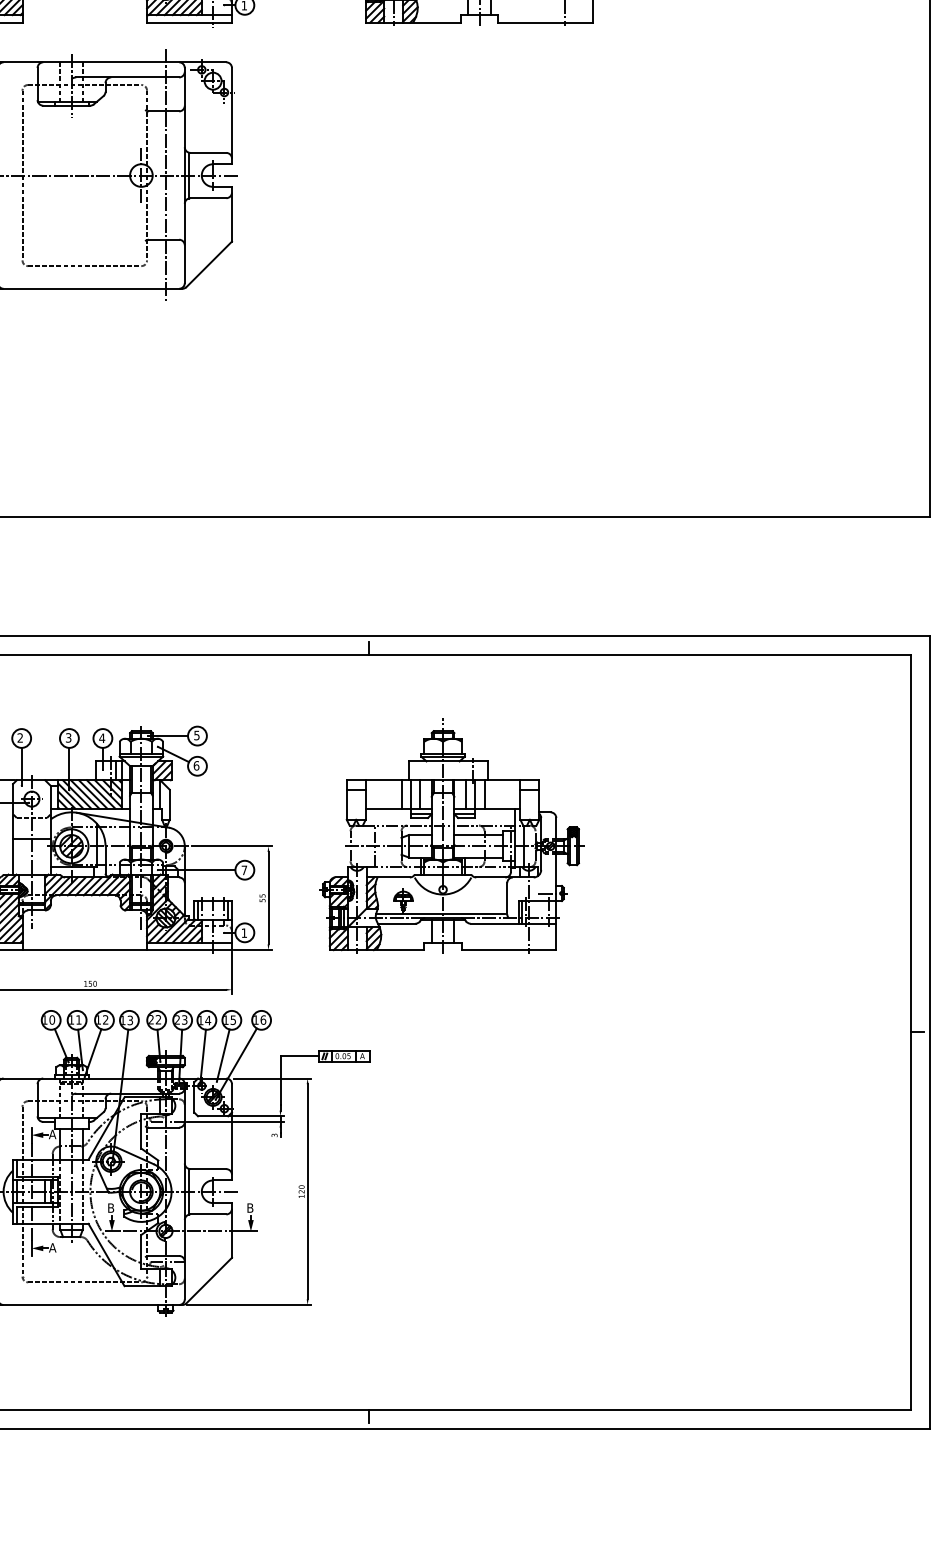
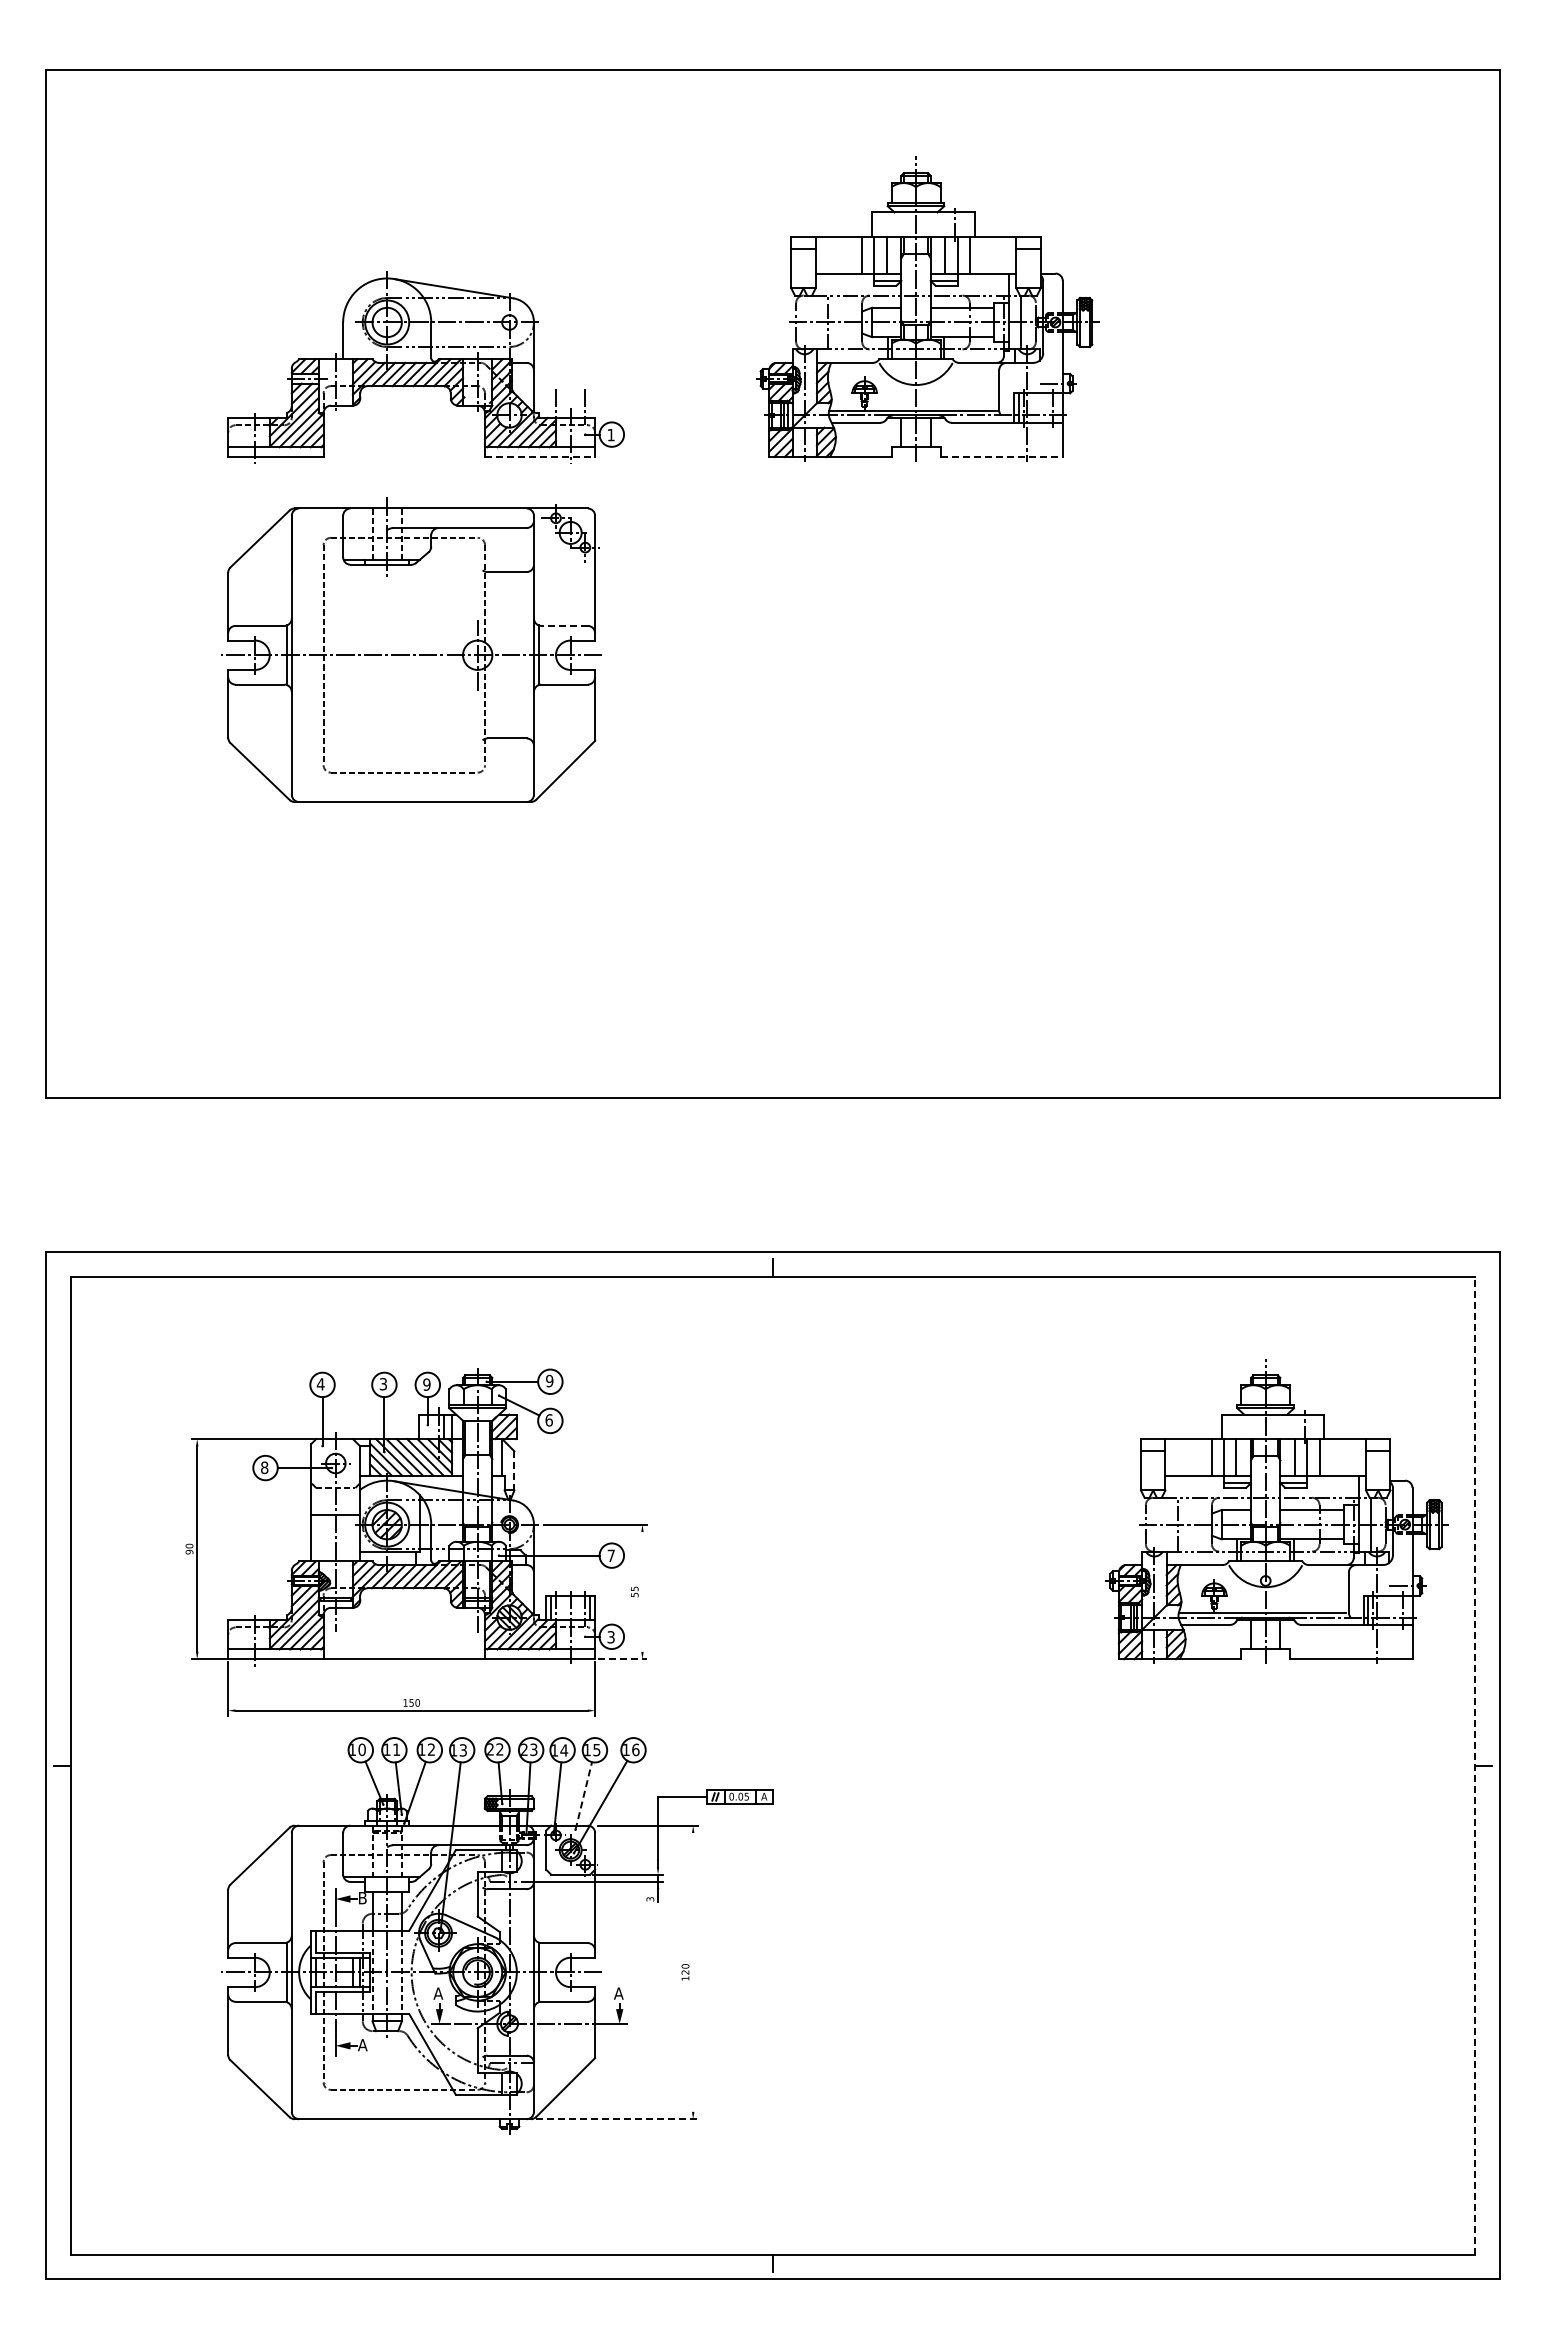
line: (189, 22) -> (540, 457), solid -> dashed
line: (546, 22) -> (1002, 457), solid -> dashed
line: (208, 152) -> (564, 625), solid -> dashed
line: (165, 174) -> (509, 654), removed
text: (196, 735) -> (549, 1380), 5 -> 9
text: (20, 738) -> (320, 1384), 2 -> 4
text: (101, 738) -> (426, 1384), 4 -> 9
line: (169, 804) -> (514, 1470), solid -> dashed
part: (451, 836) -> (1276, 1511), moved
line: (268, 897) -> (642, 1591), removed
text: (243, 933) -> (610, 1637), 1 -> 3
line: (253, 950) -> (622, 1659), solid -> dashed
line: (911, 1032) -> (1475, 1765), solid -> dashed
line: (223, 1055) -> (583, 1795), solid -> dashed
text: (52, 1134) -> (362, 1898), A -> B
line: (307, 1191) -> (693, 1972), removed
text: (111, 1208) -> (438, 1993), B -> A
text: (250, 1208) -> (618, 1993), B -> A
line: (249, 1305) -> (617, 2119), solid -> dashed

